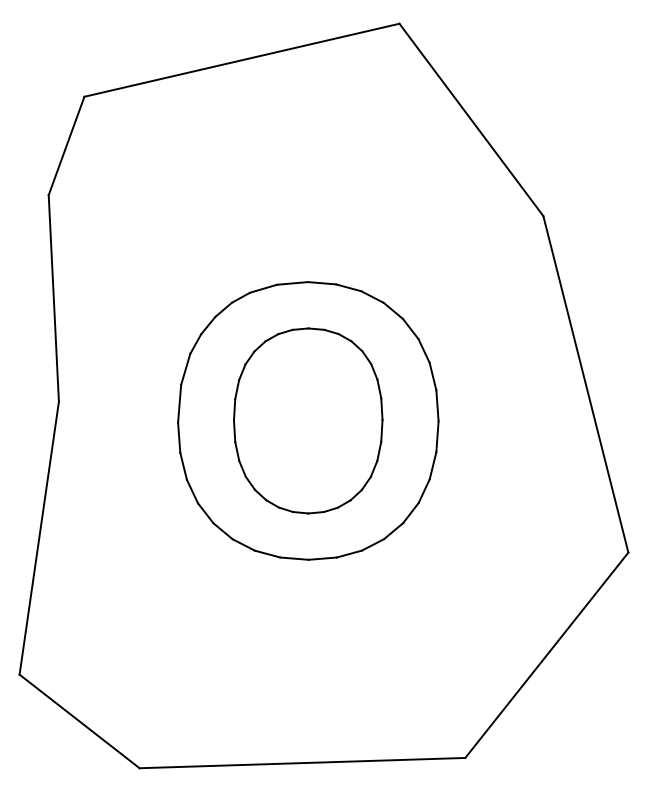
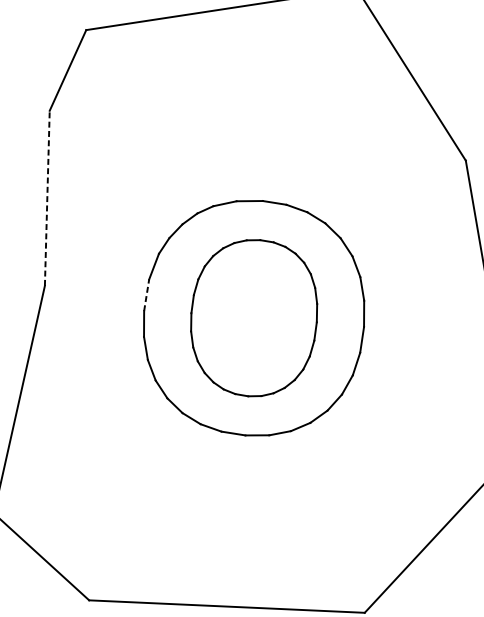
line: (53, 297) -> (47, 197), solid -> dashed
line: (179, 403) -> (146, 295), solid -> dashed

